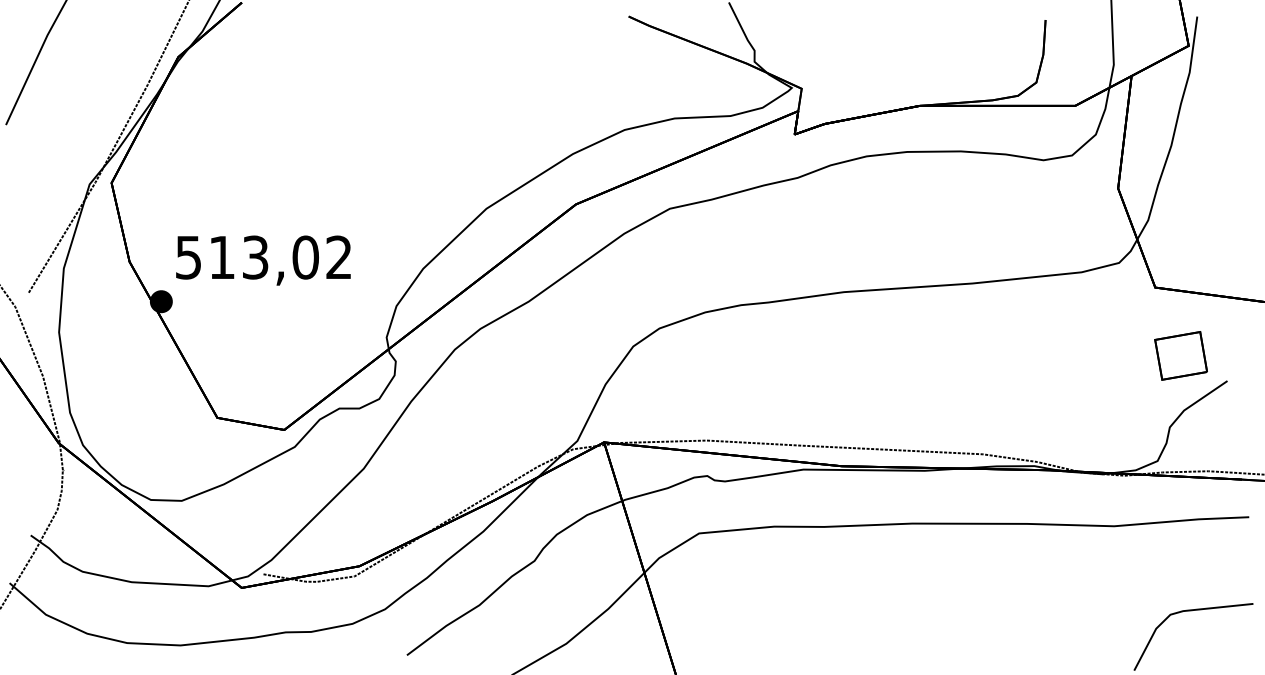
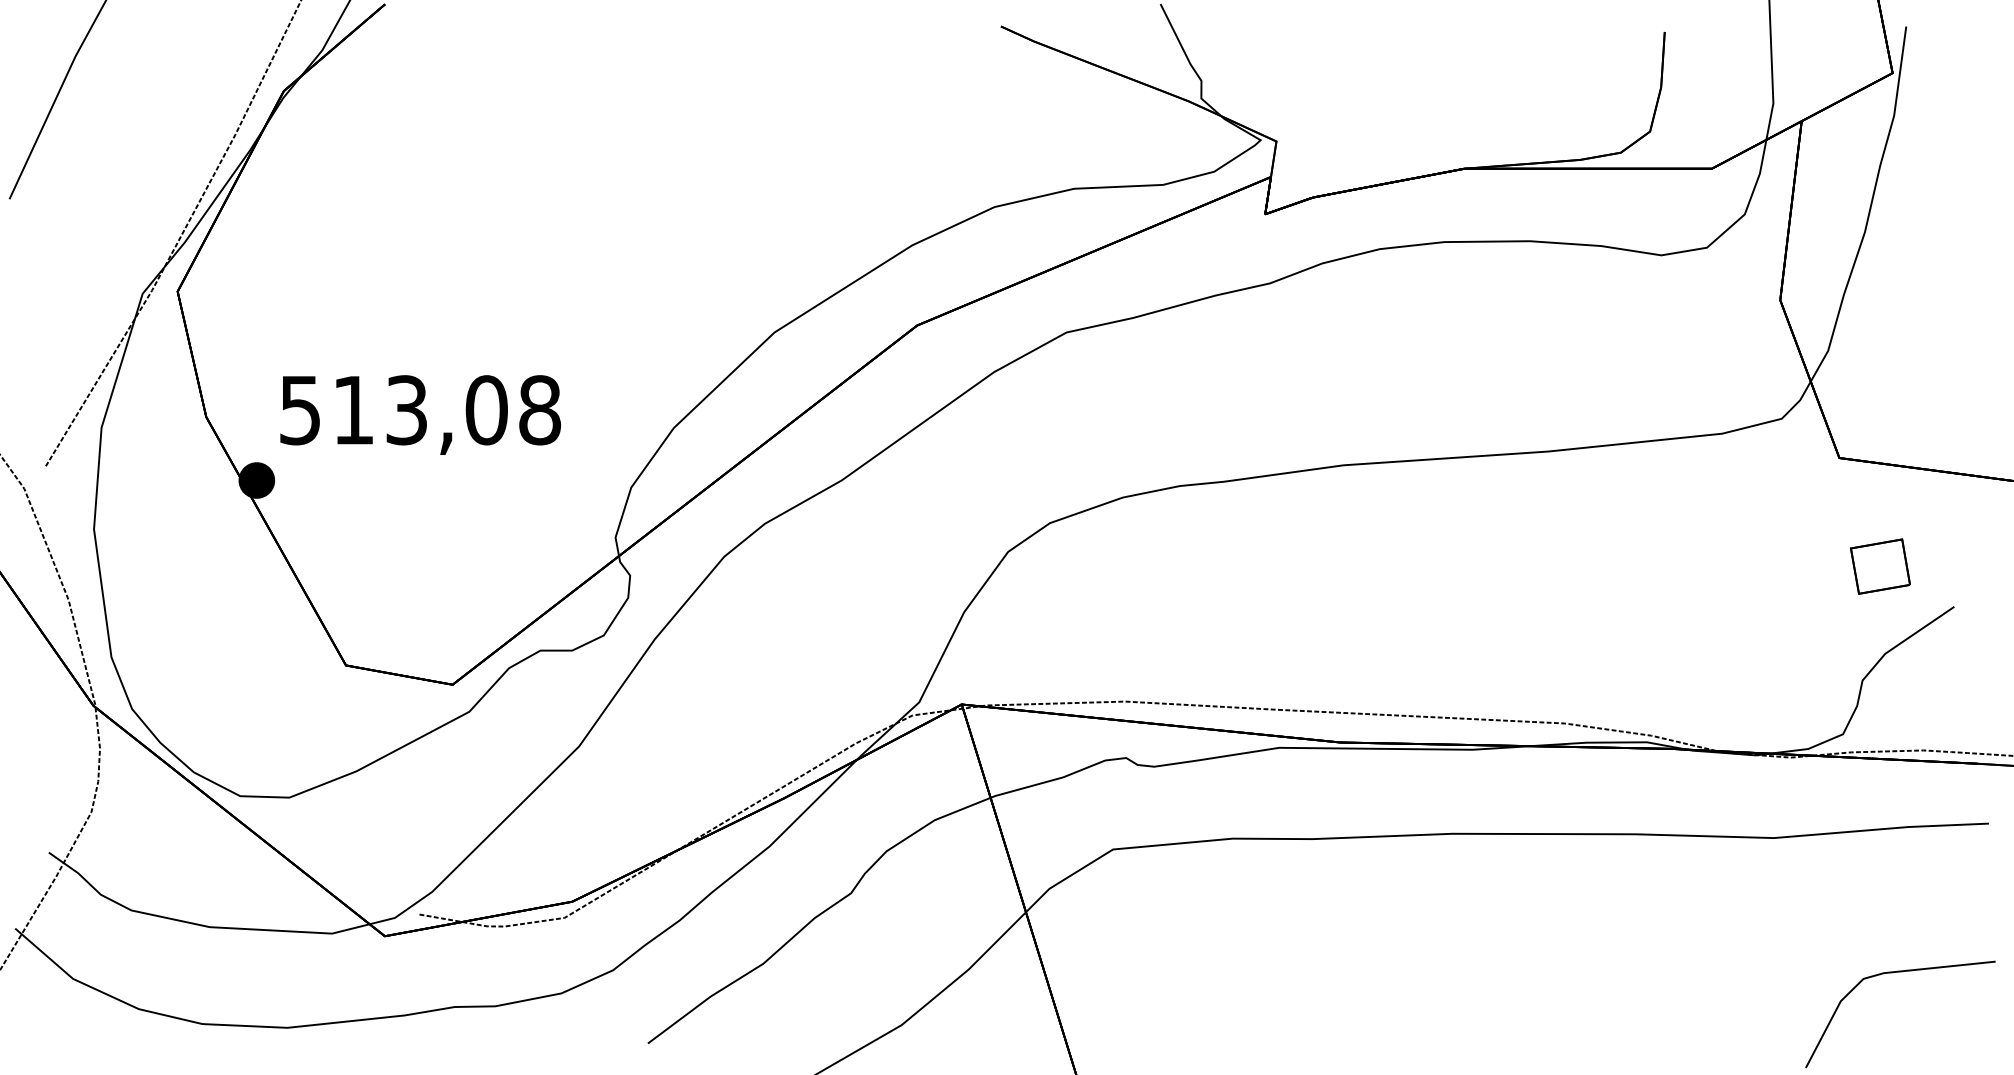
text: (339, 257) -> (540, 410), 513,02 -> 513,08
part: (1180, 355) -> (1879, 566), size x0.71

